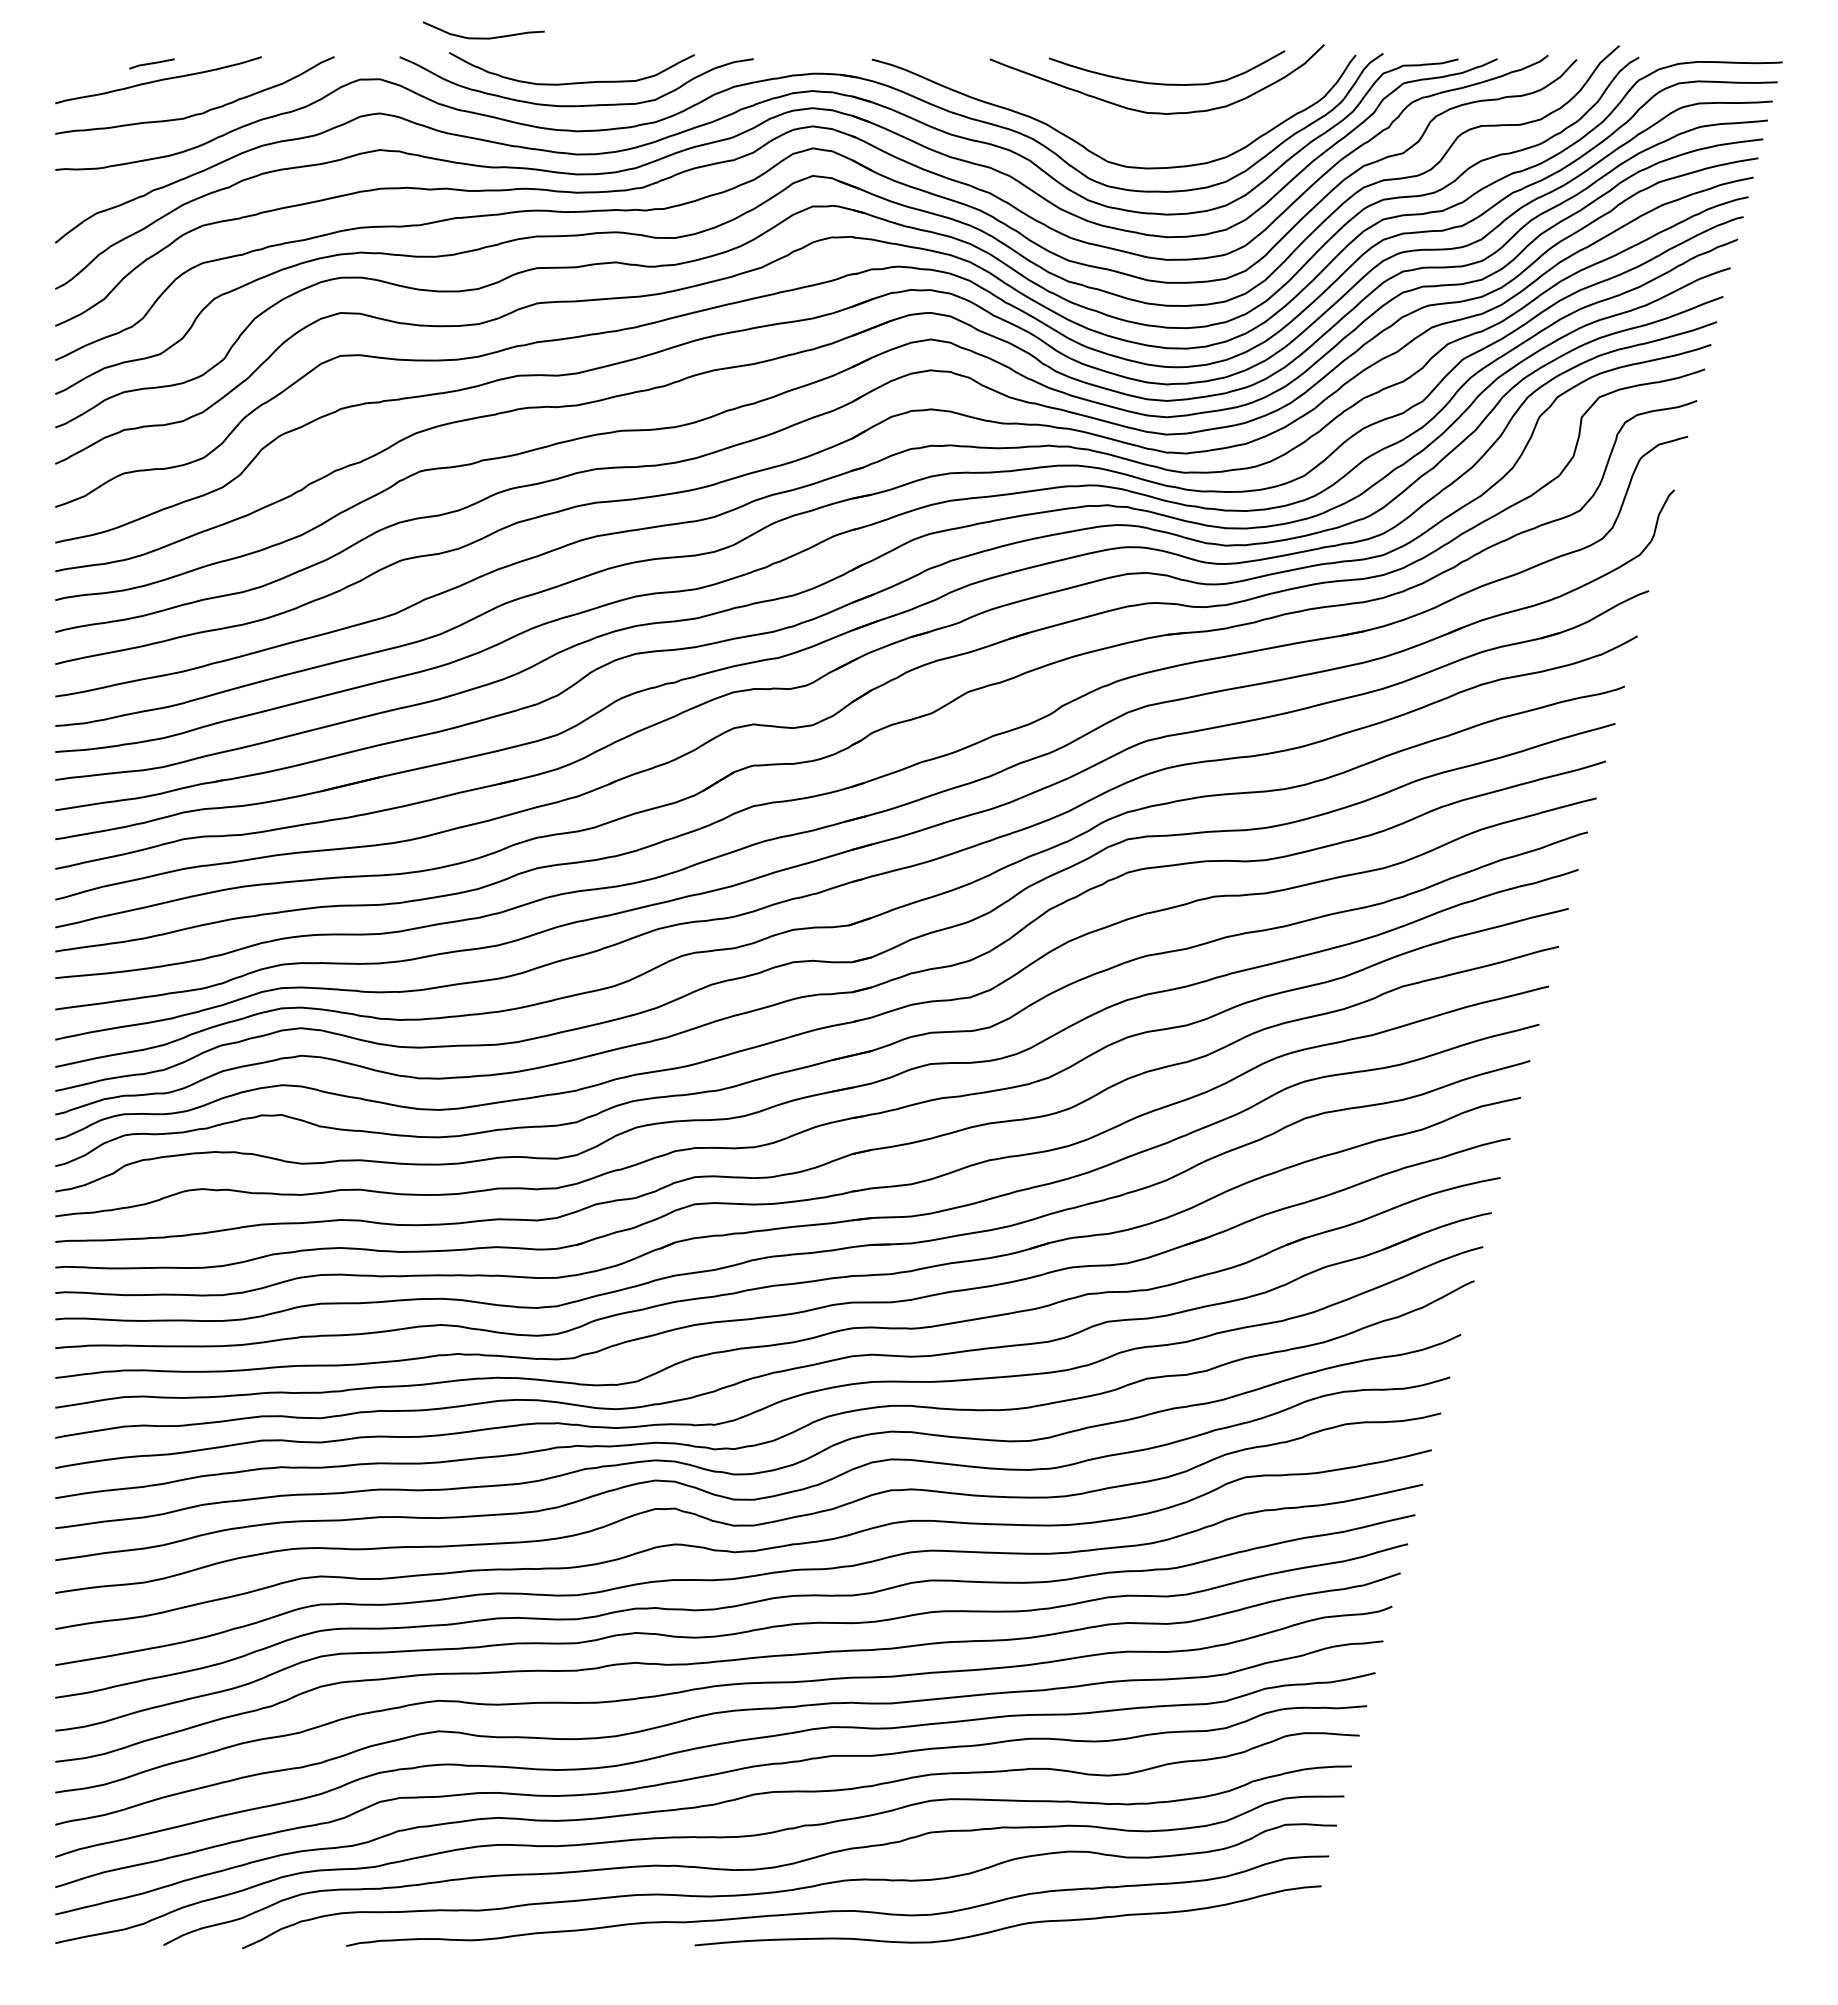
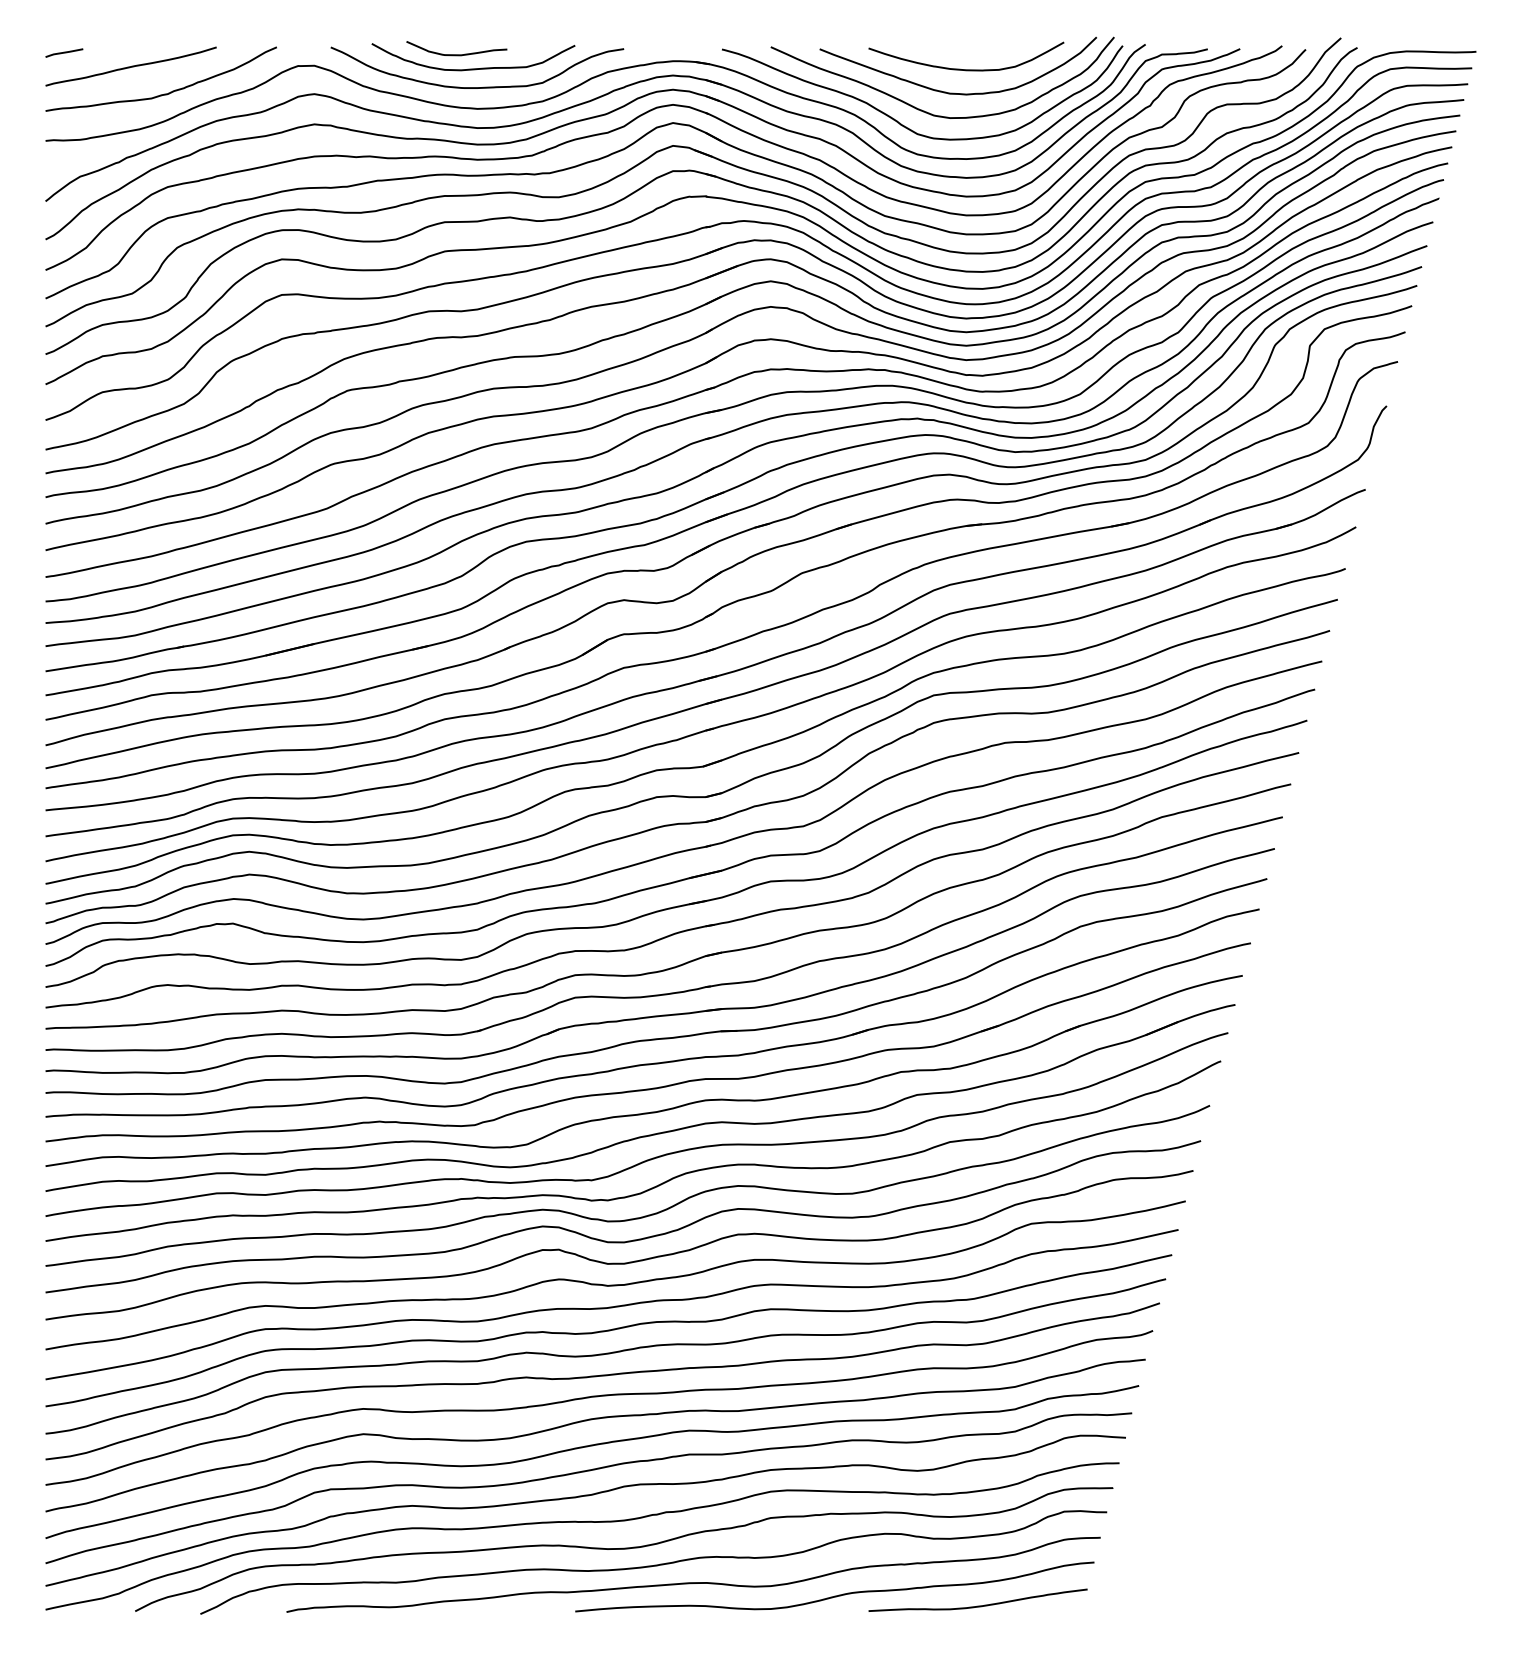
curve: (483, 37) -> (456, 54), moved
line: (151, 63) -> (63, 52), moved
curve: (1121, 135) -> (928, 112), added
curve: (1181, 1938) -> (978, 1605), added

